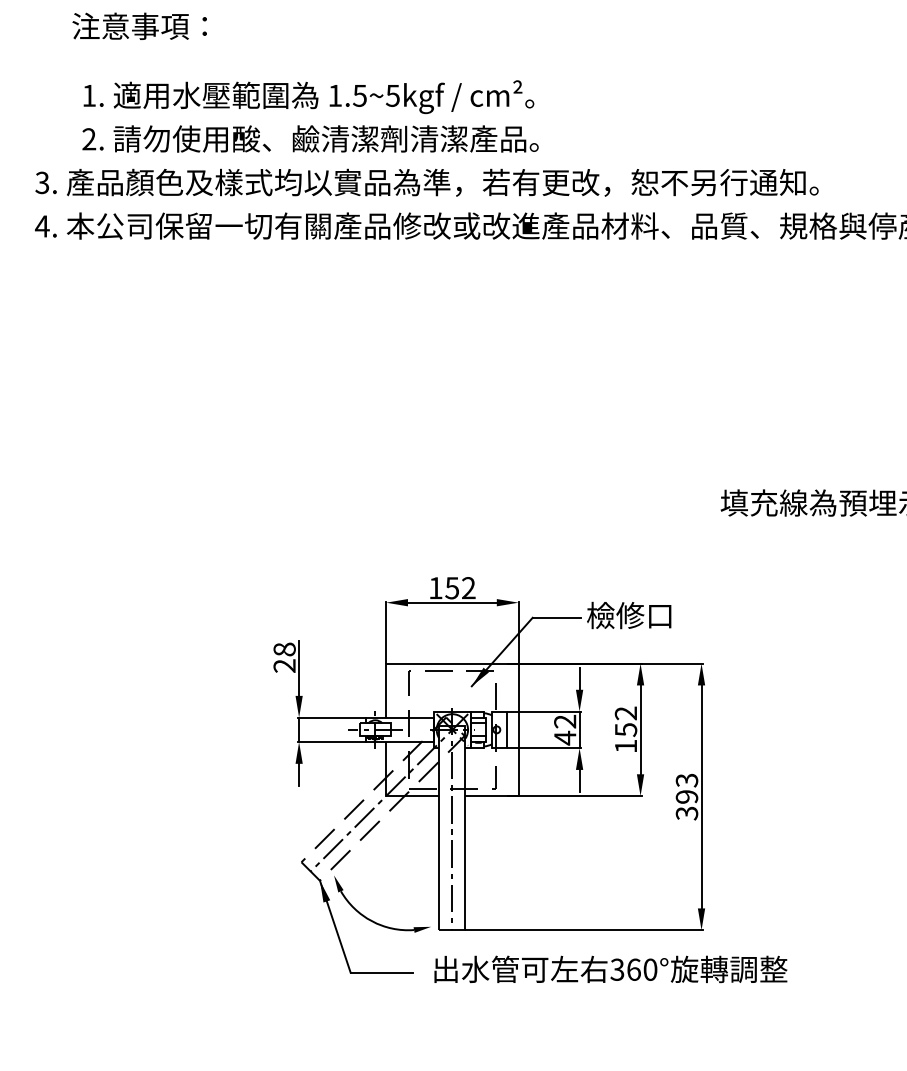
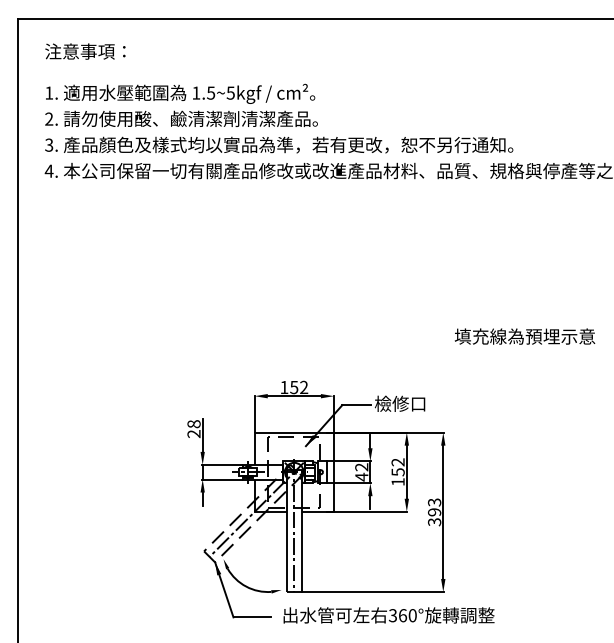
text: (139, 26) -> (85, 51), moved
text: (310, 116) -> (181, 105), moved

